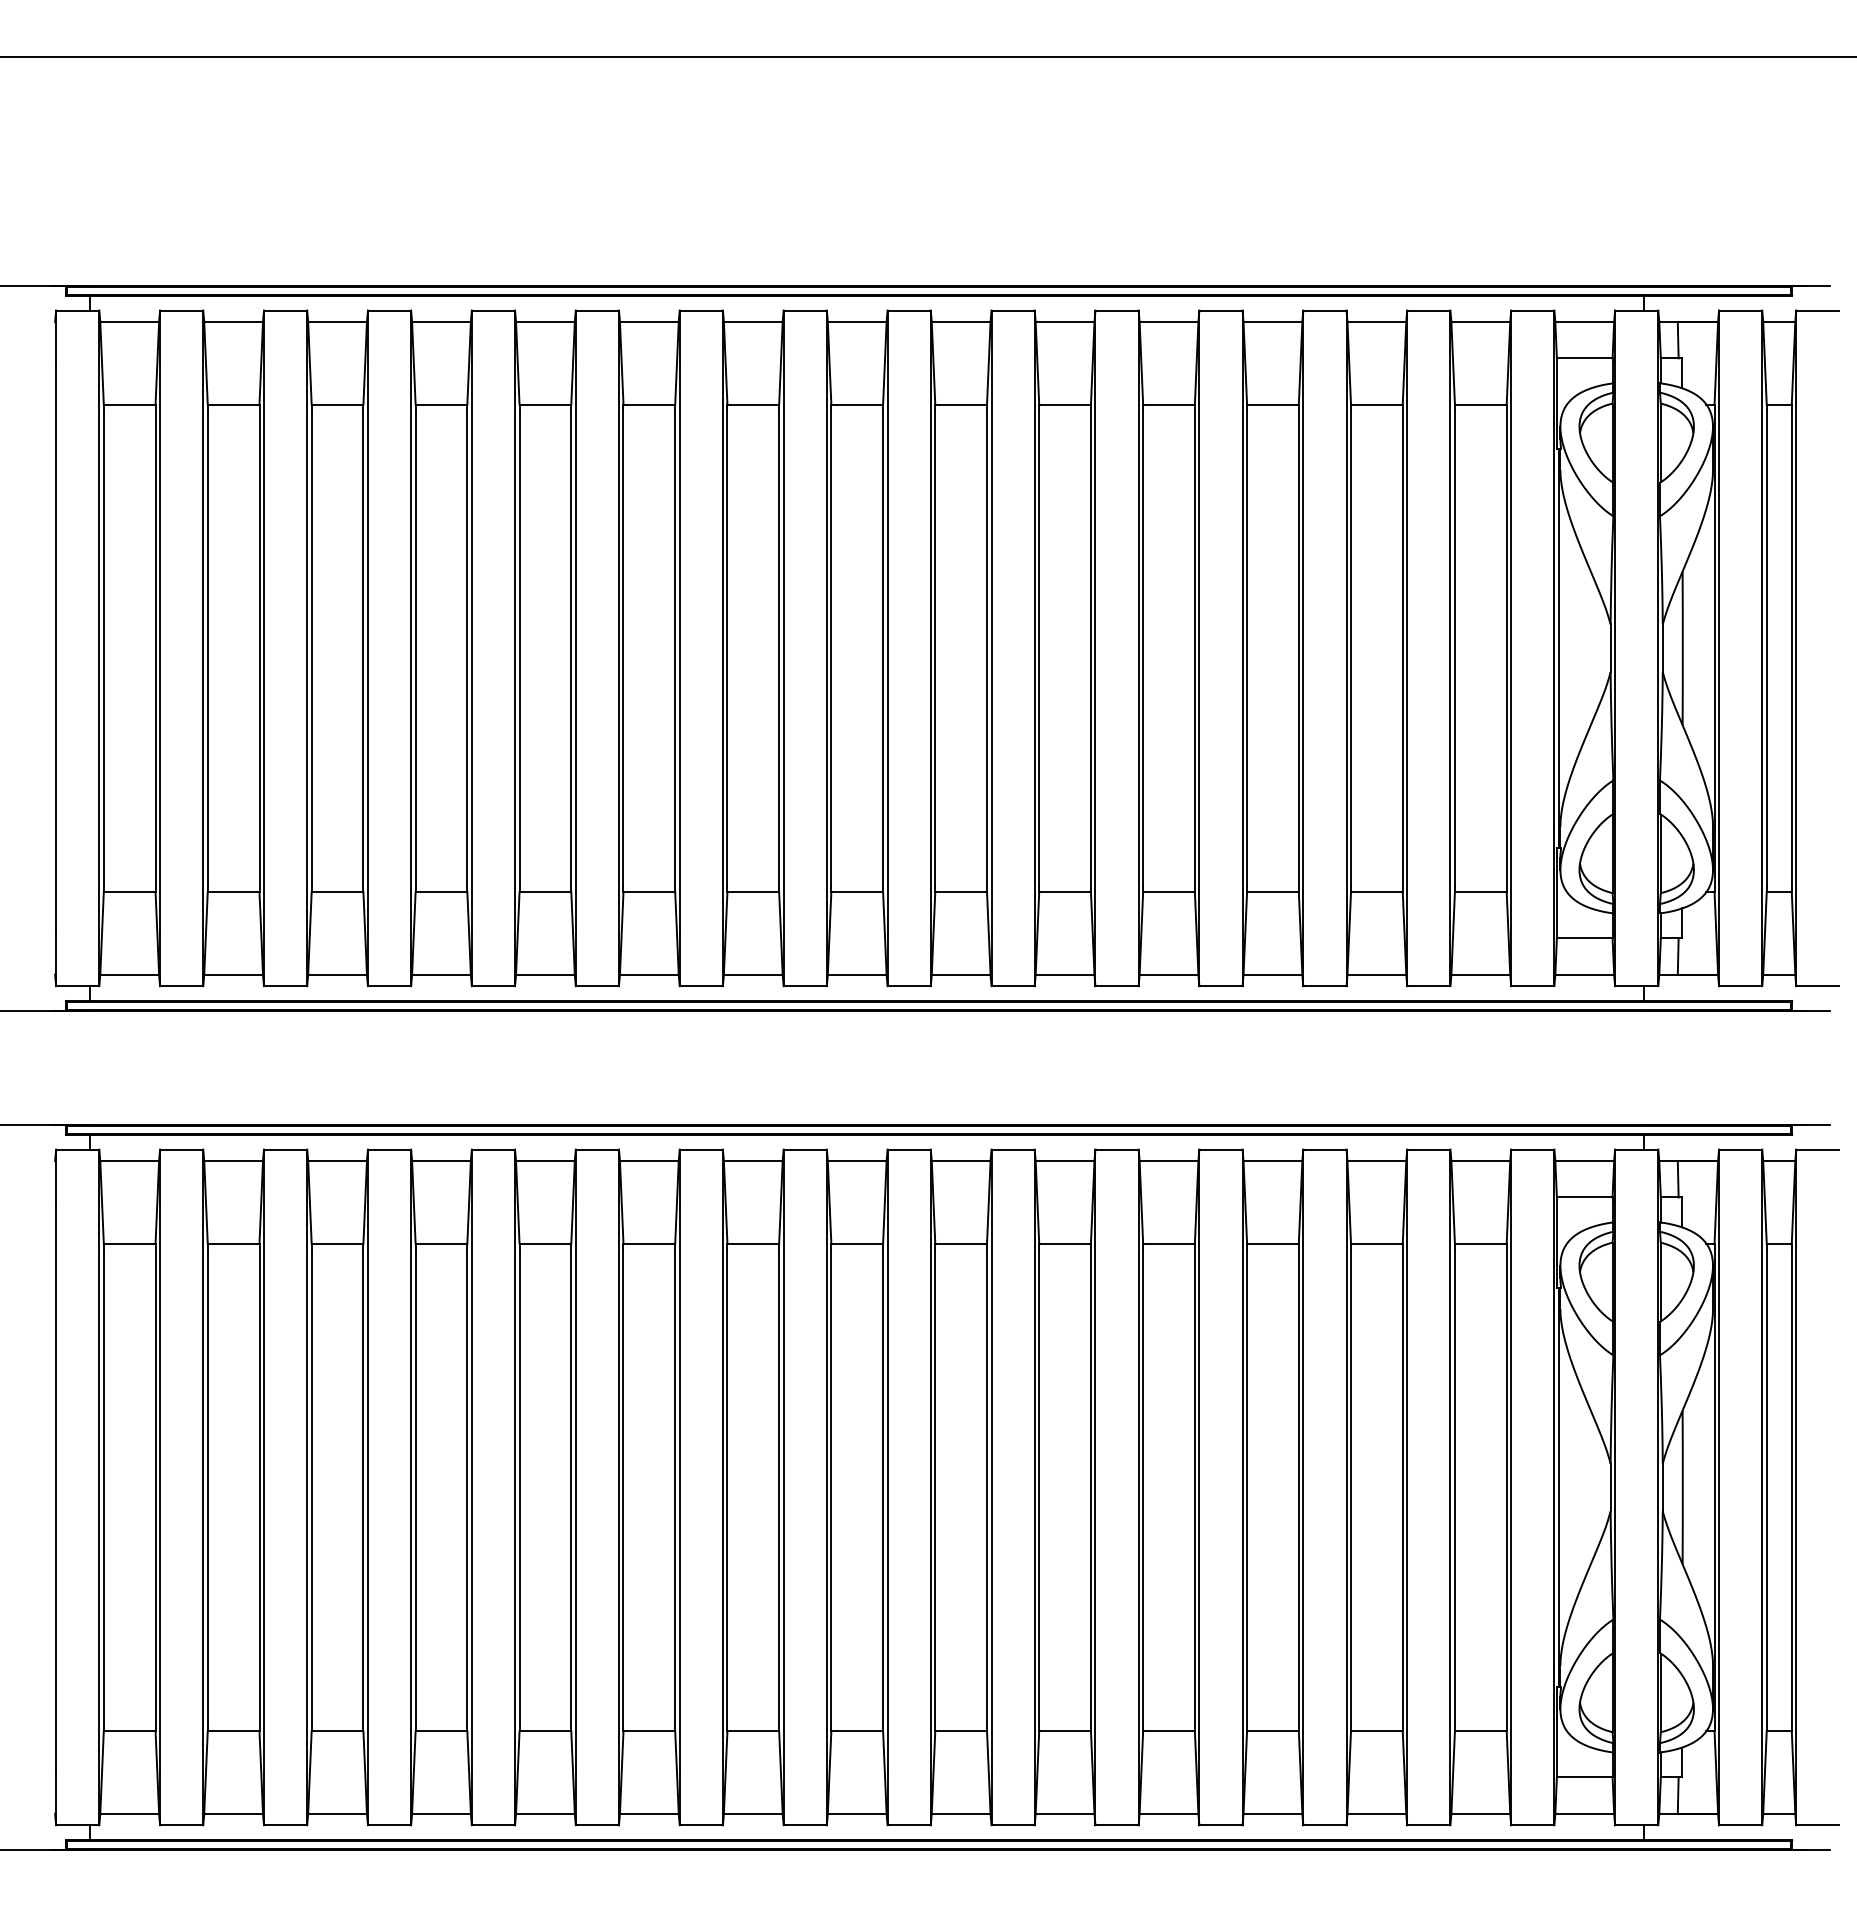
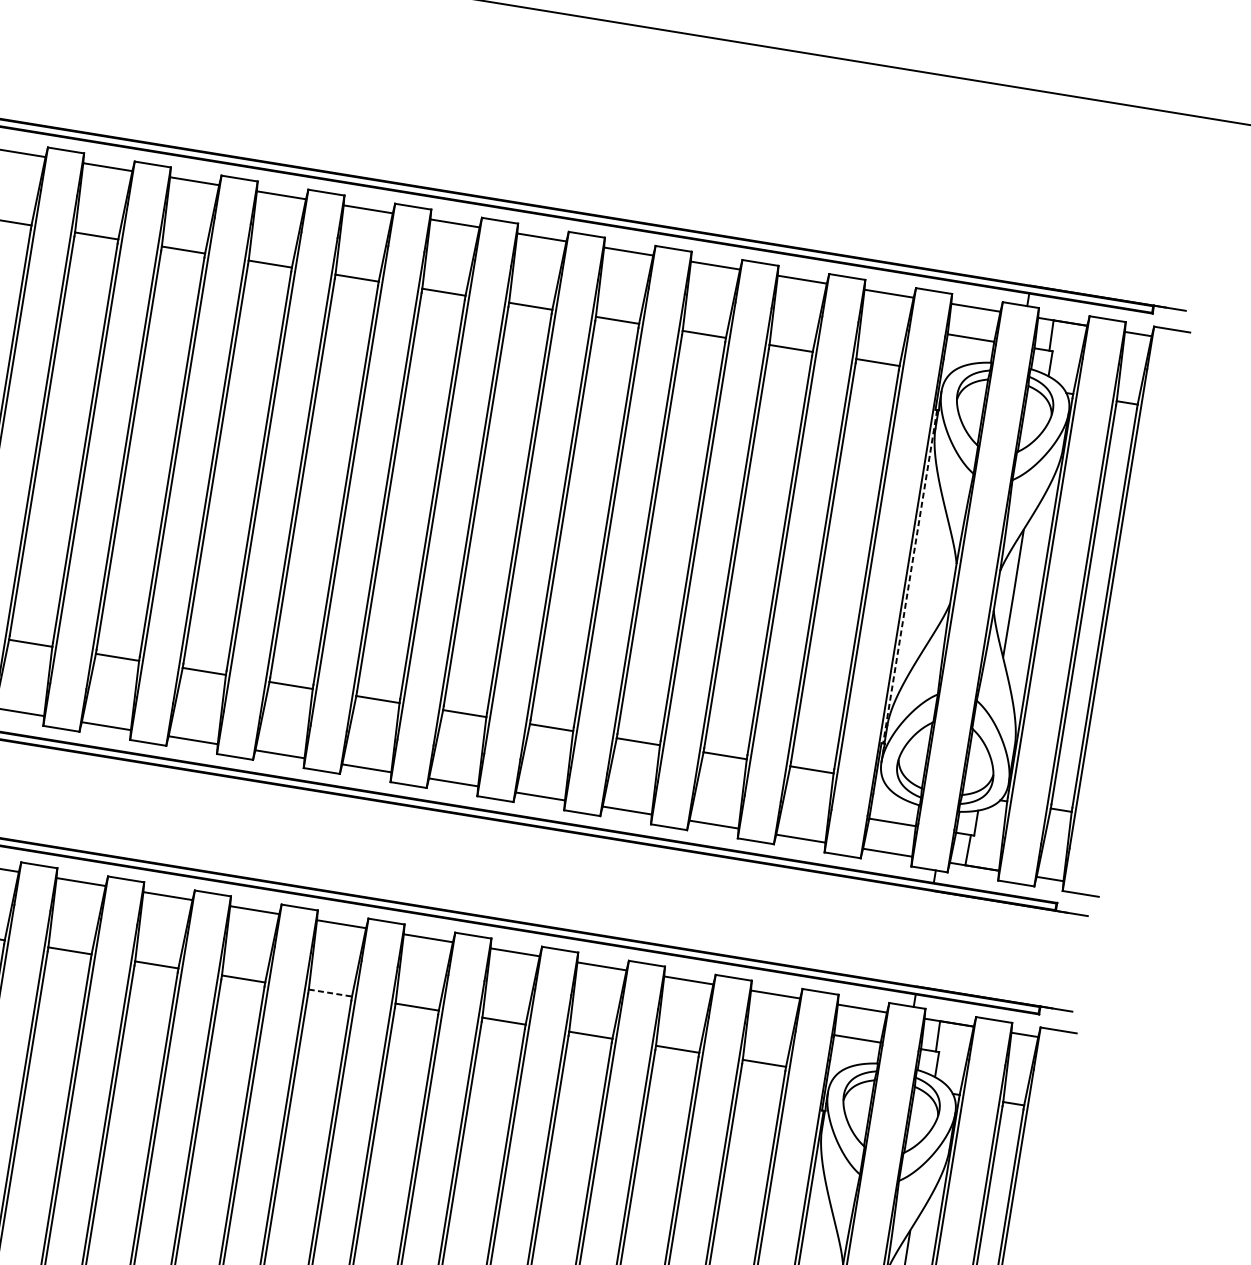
line: (1558, 648) -> (909, 576), solid -> dashed
line: (961, 1243) -> (330, 992), solid -> dashed

